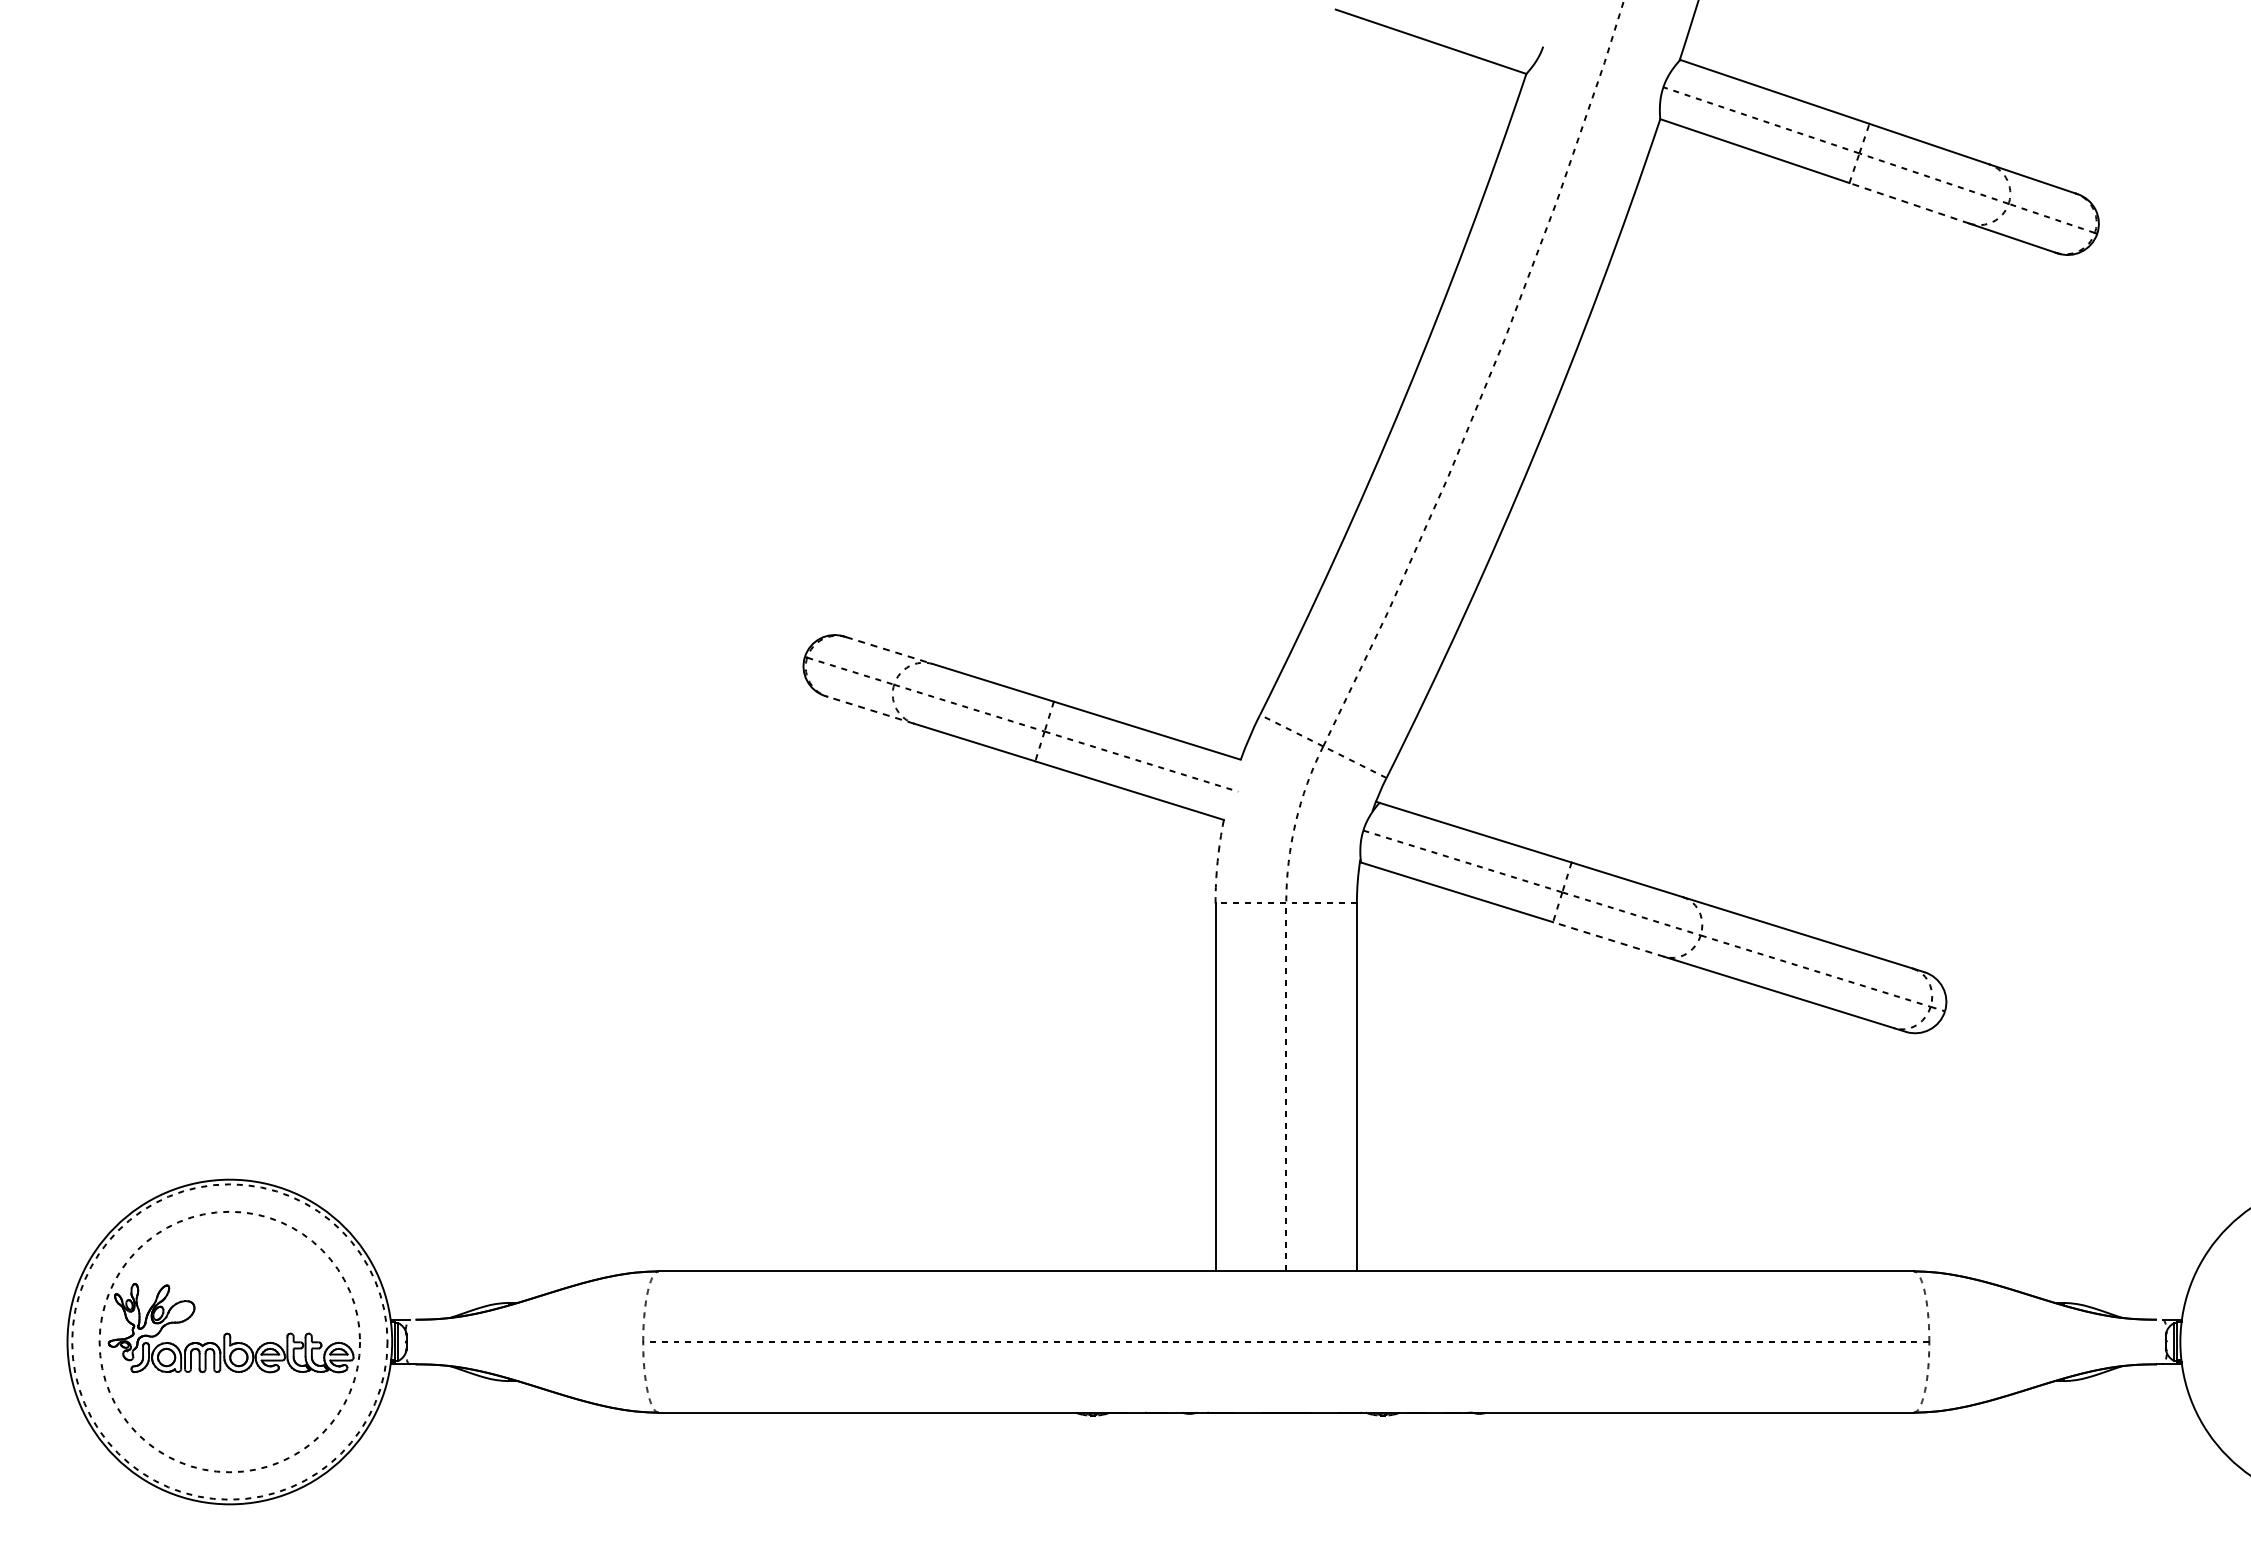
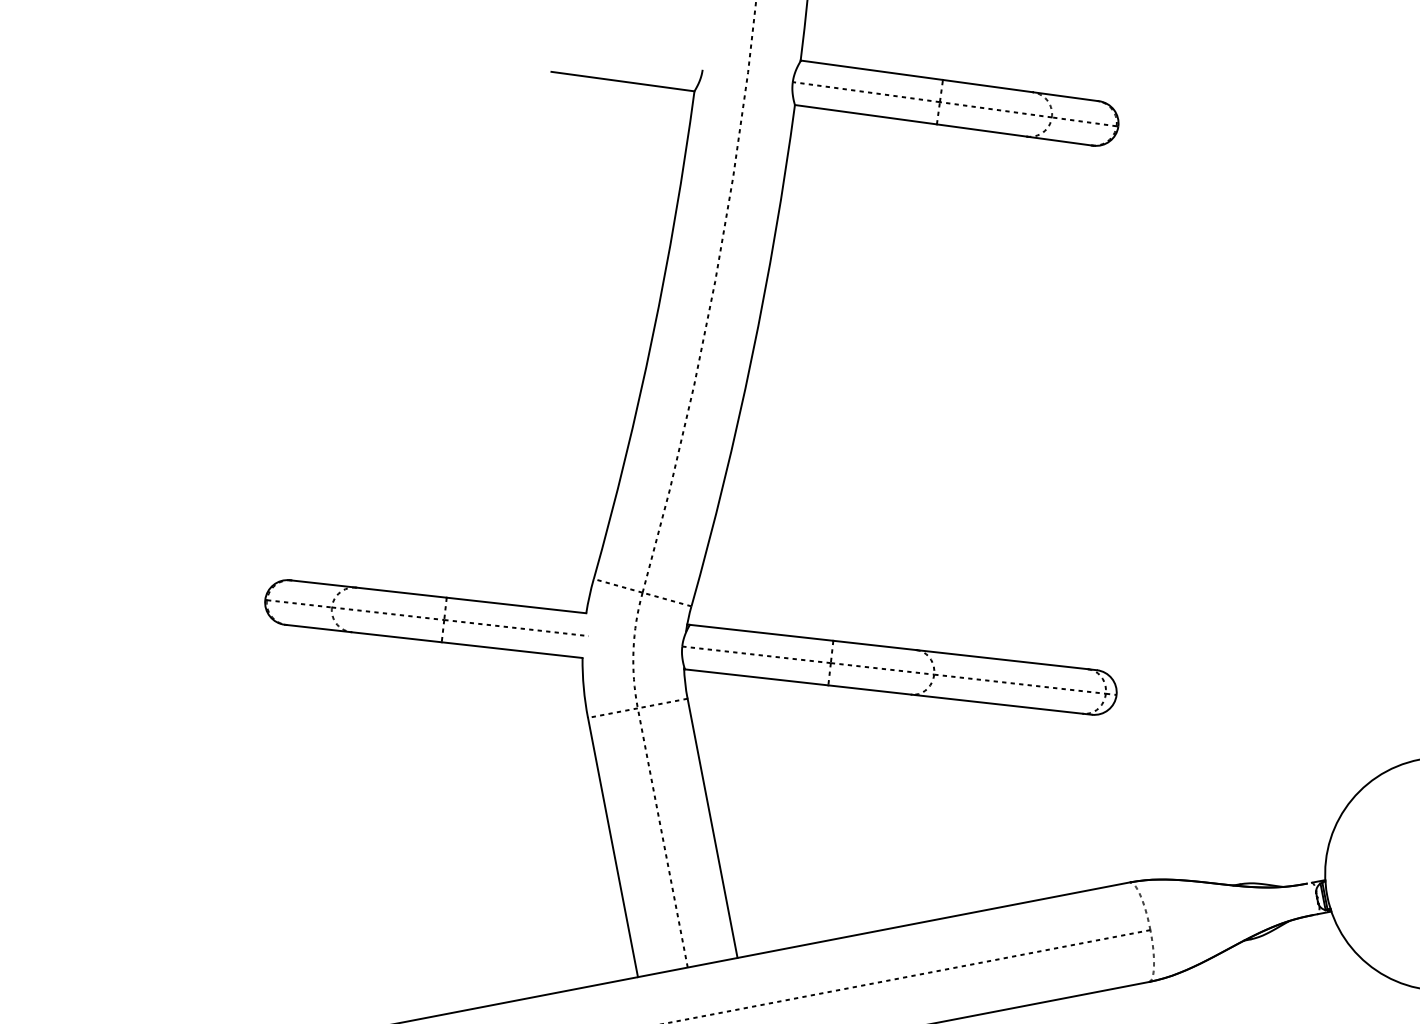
line: (1909, 203) -> (981, 130), dashed -> solid
line: (889, 650) -> (323, 583), dashed -> solid
line: (870, 710) -> (318, 628), dashed -> solid
arc: (1217, 861) -> (583, 688), dashed -> solid
line: (1608, 939) -> (869, 690), dashed -> solid

